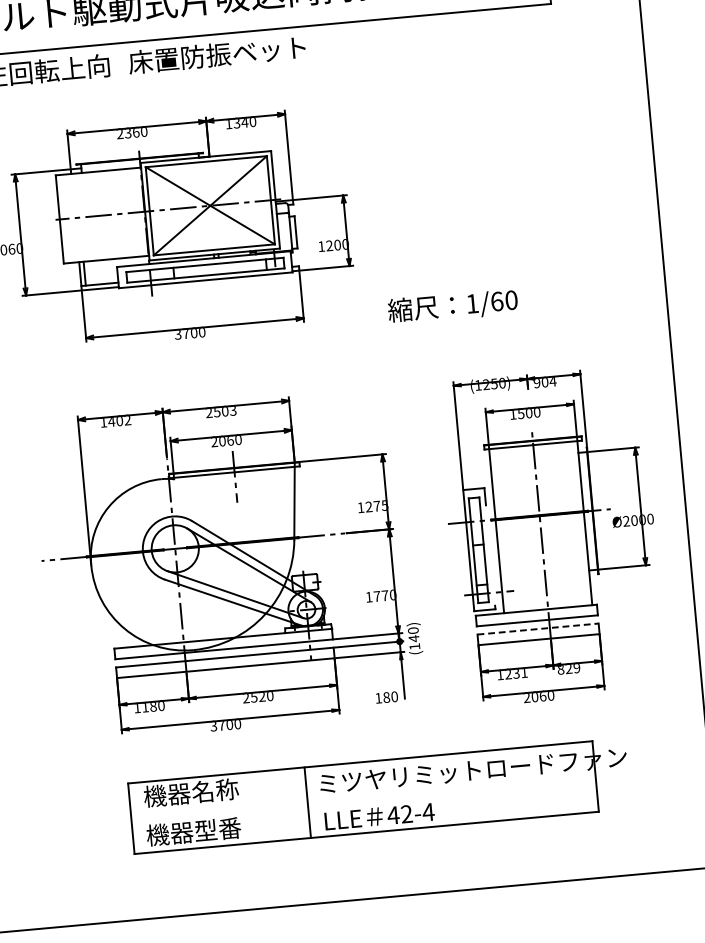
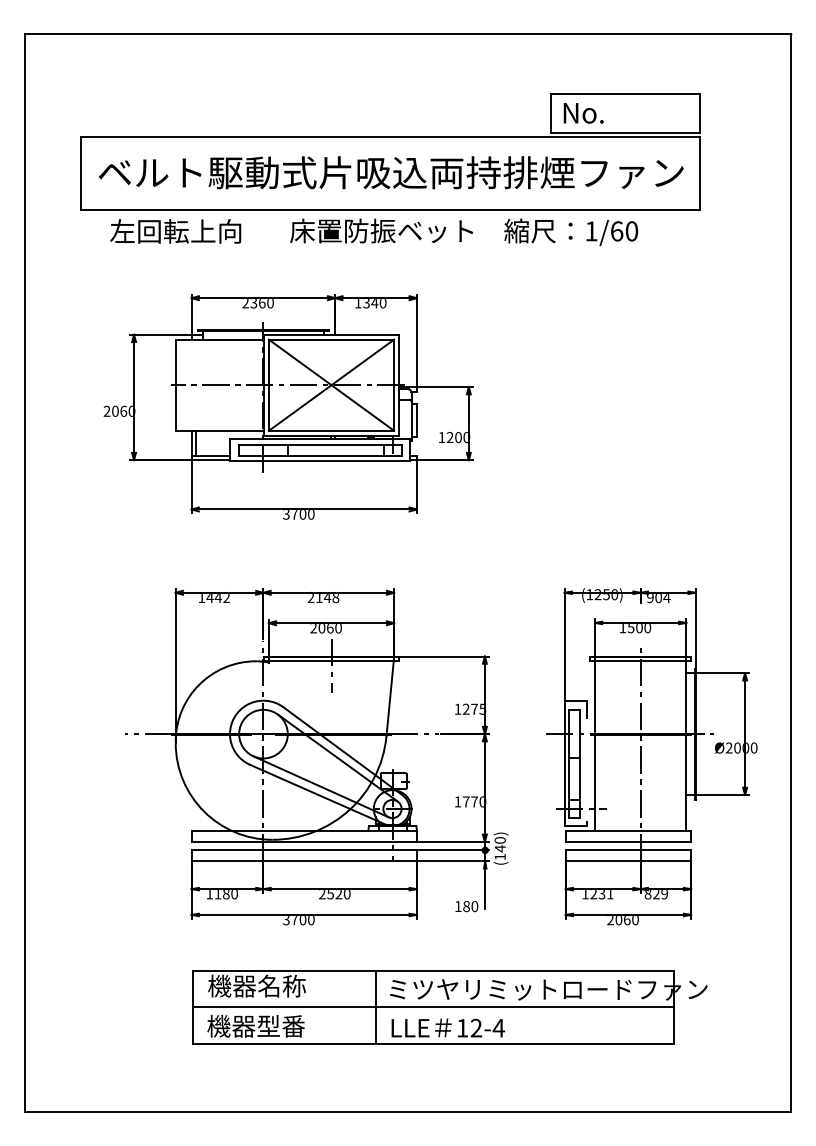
text: (217, 54) -> (381, 230), moved
text: (453, 305) -> (571, 231), moved
text: (225, 411) -> (327, 597), 2503 -> 2148
text: (119, 420) -> (218, 597), 1402 -> 1442
line: (538, 629) -> (628, 850), dashed -> solid
line: (363, 797) -> (433, 1007), added
text: (393, 815) -> (462, 1028), 42-4 -> 12-4

